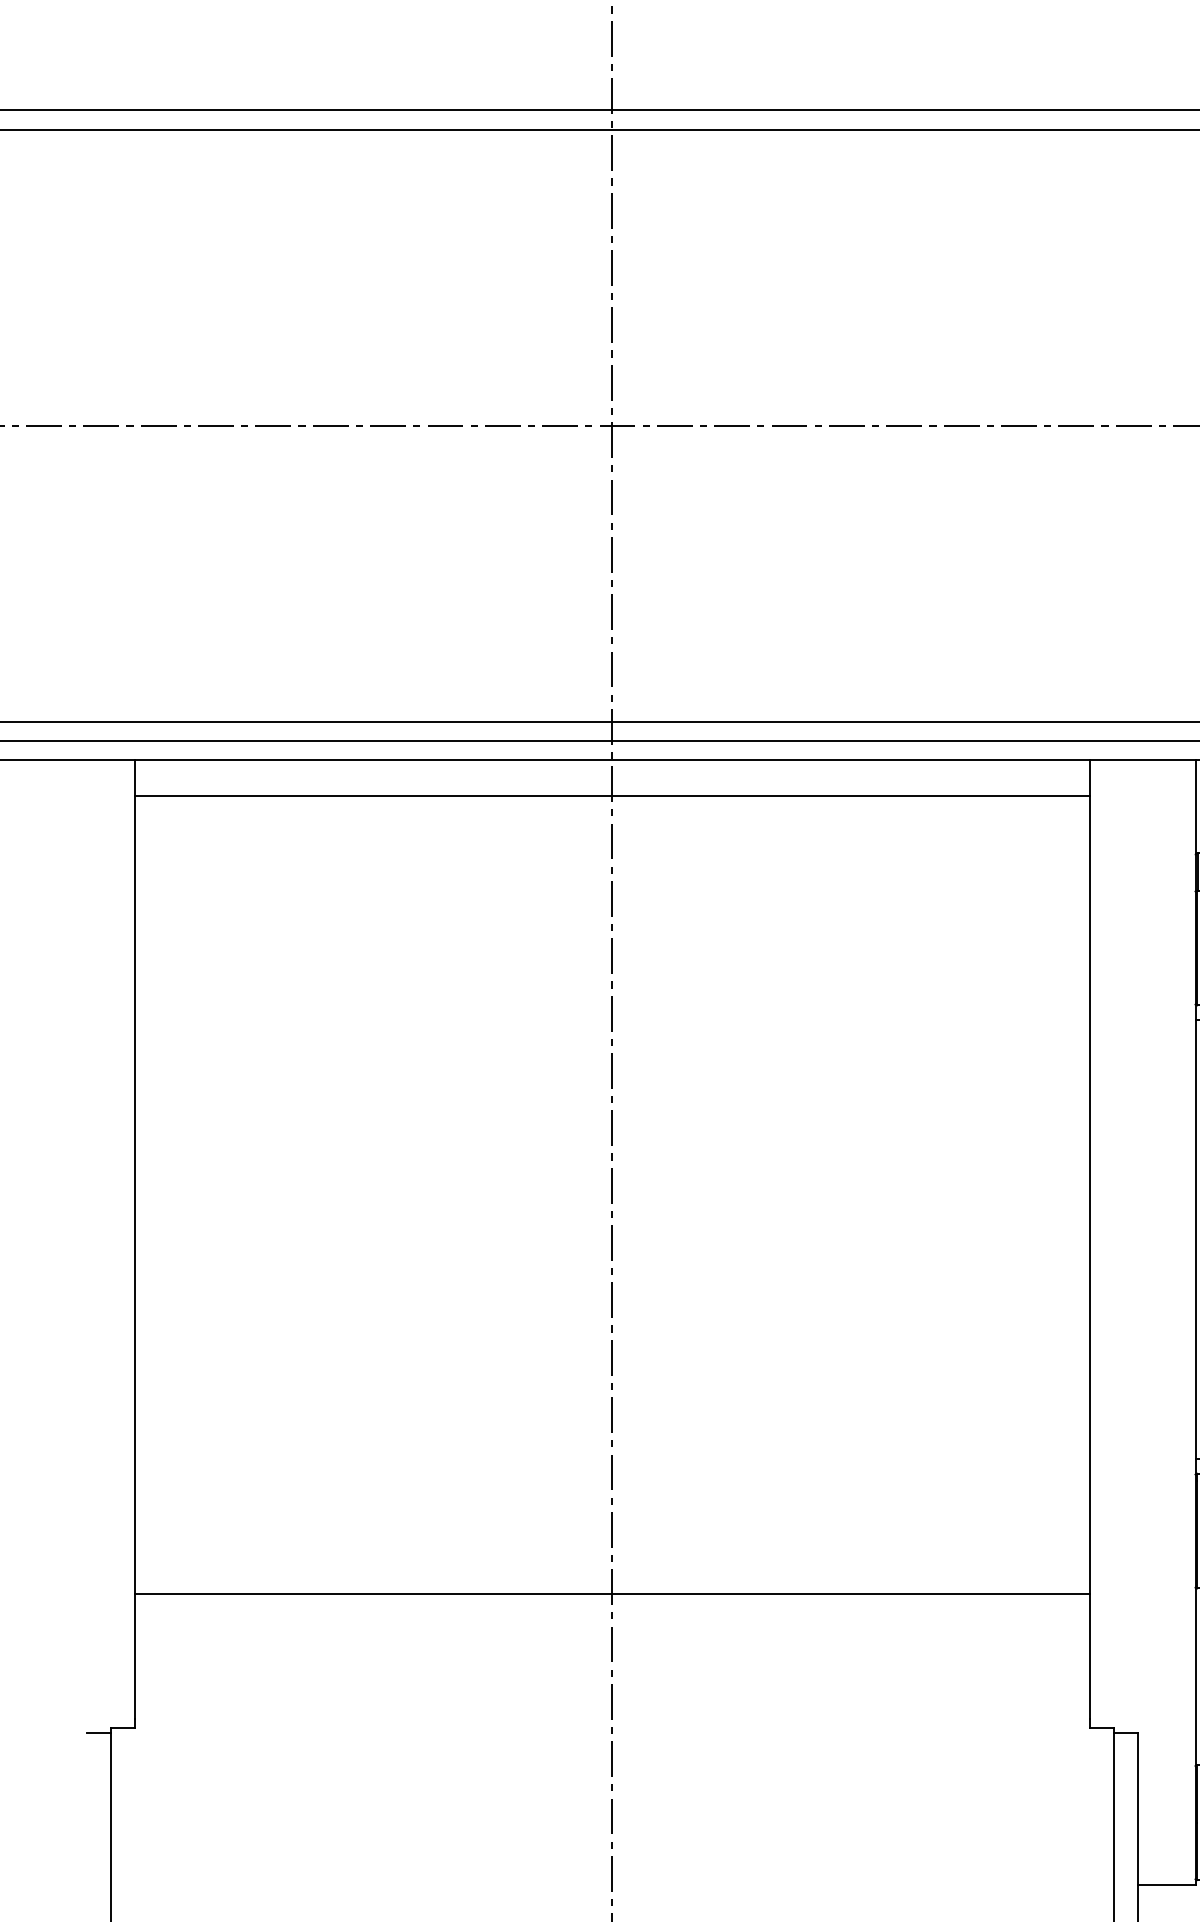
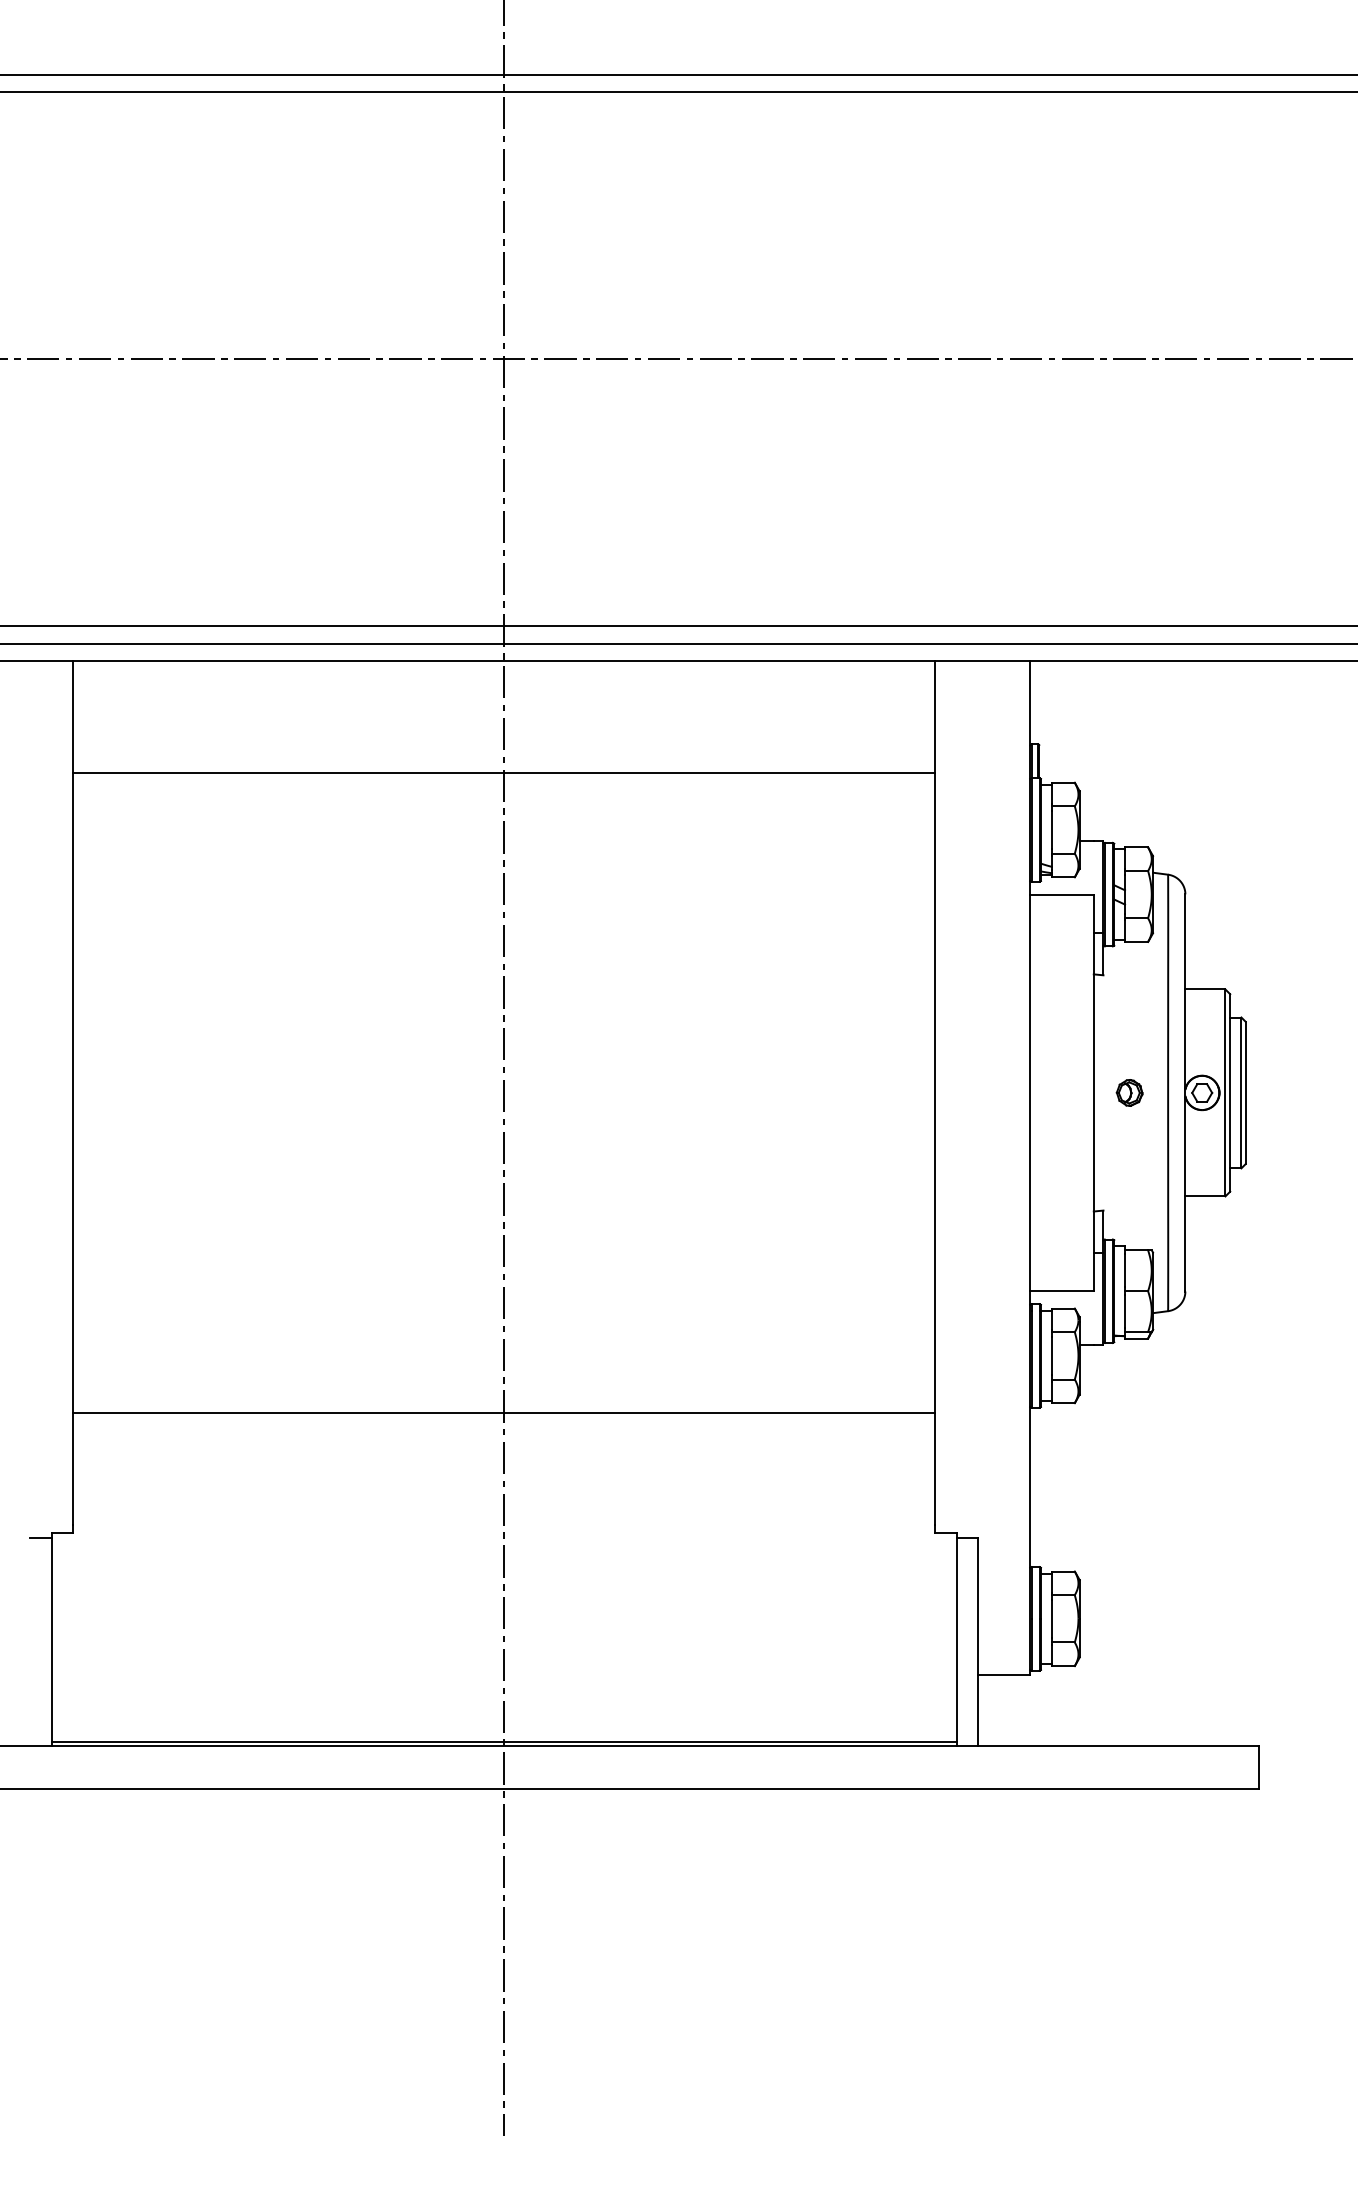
line: (612, 796) -> (504, 773), moved

